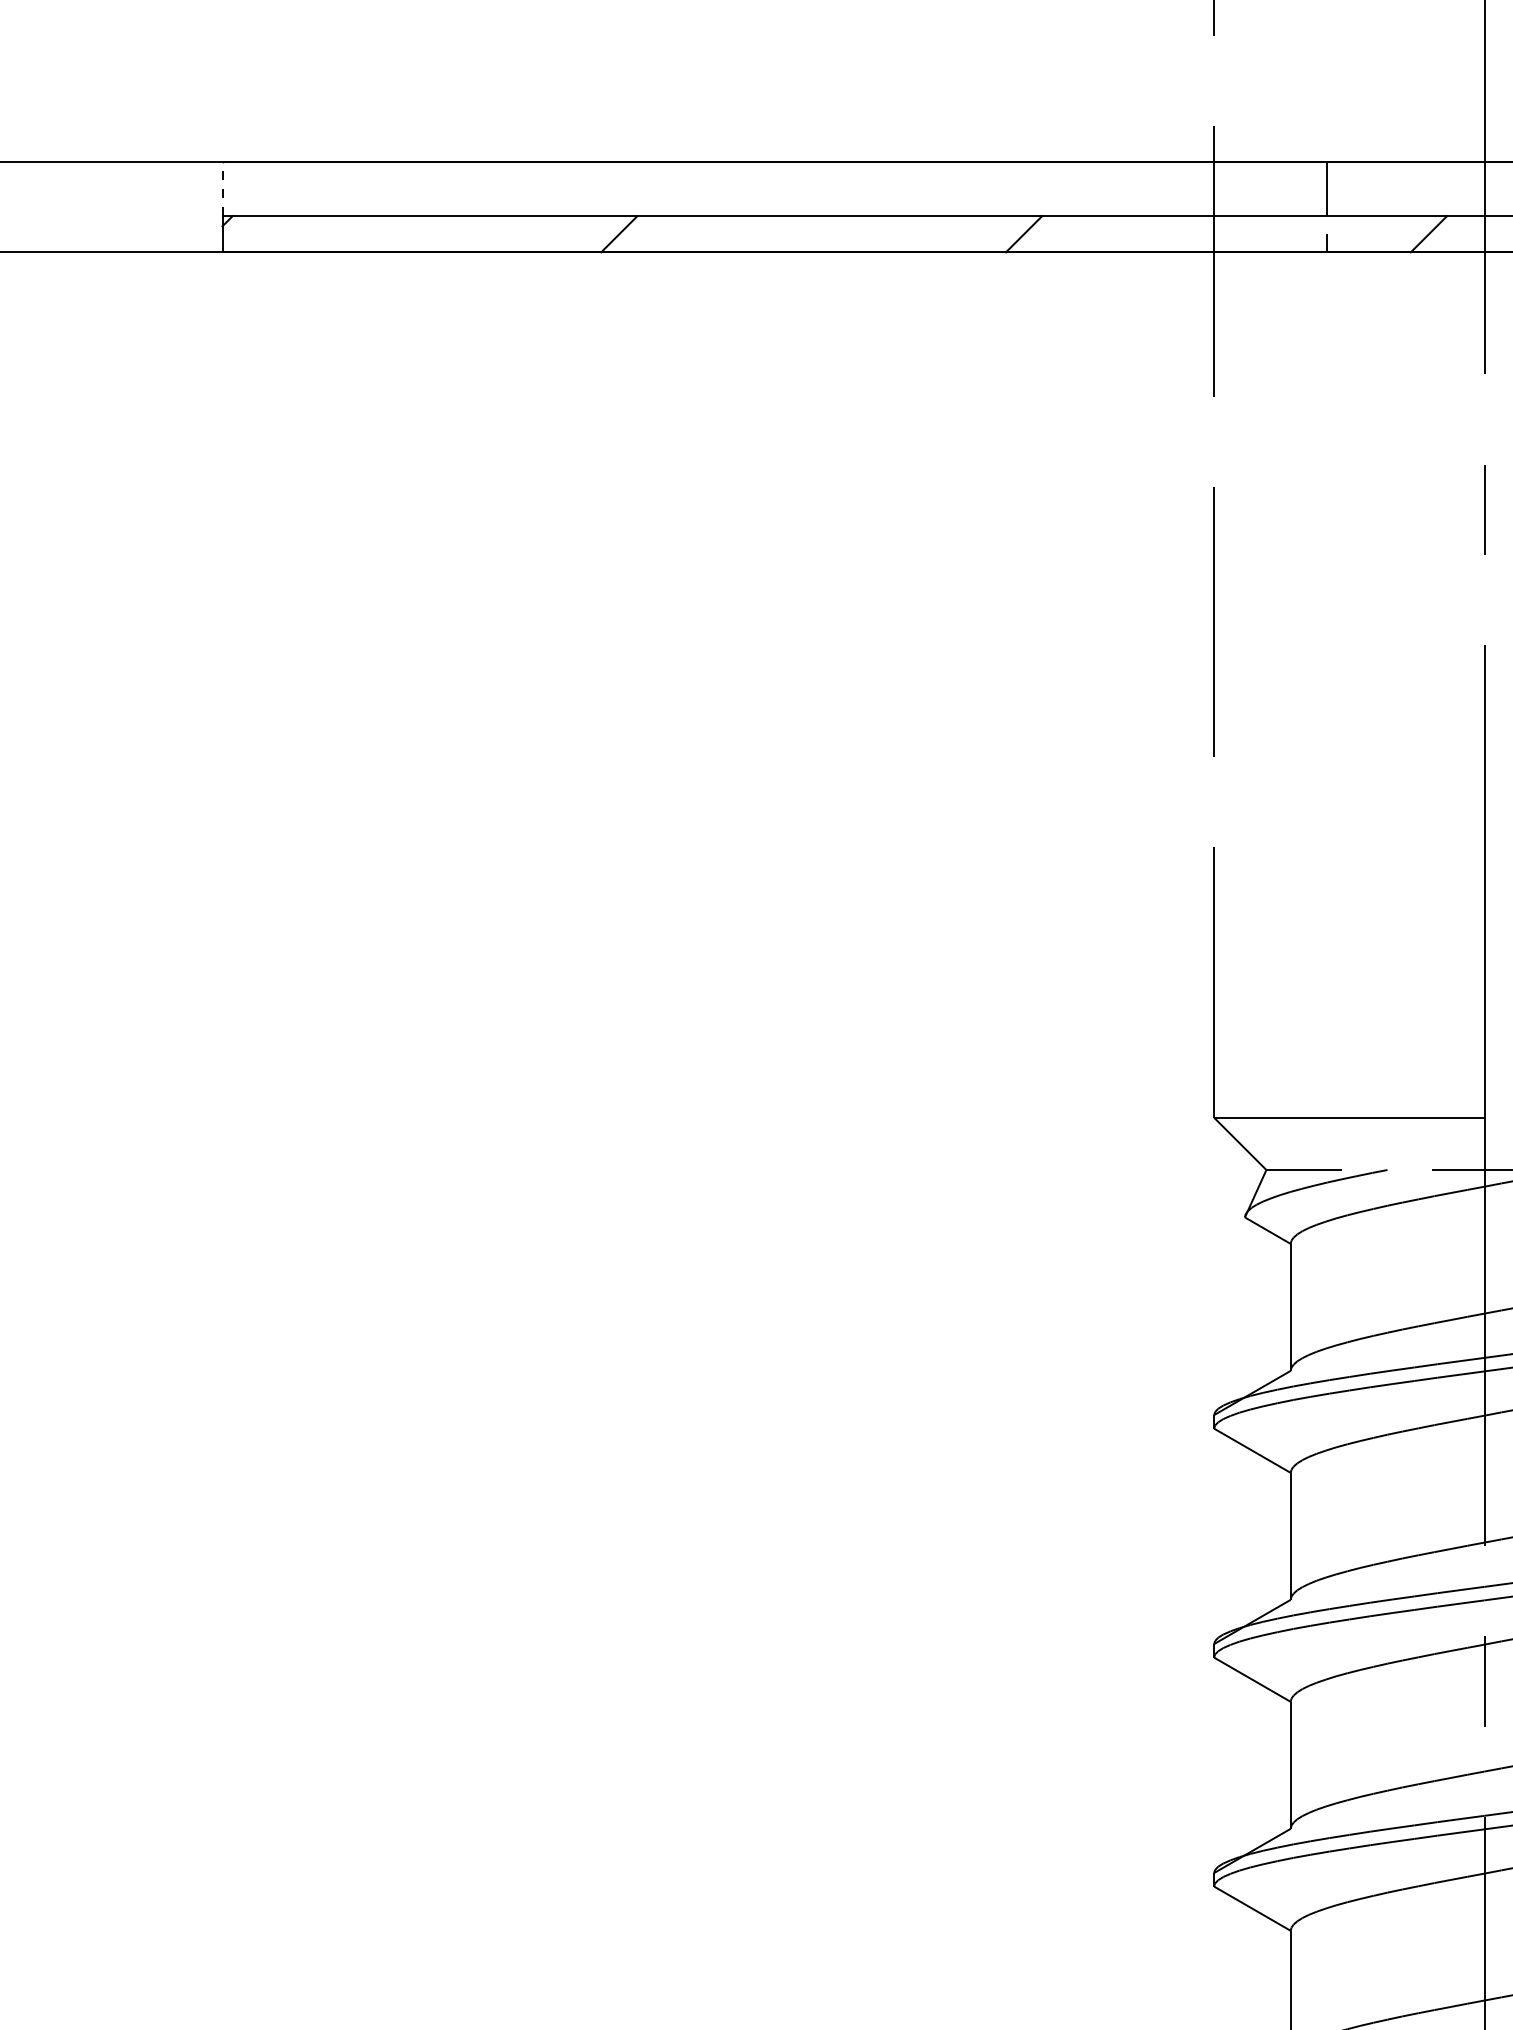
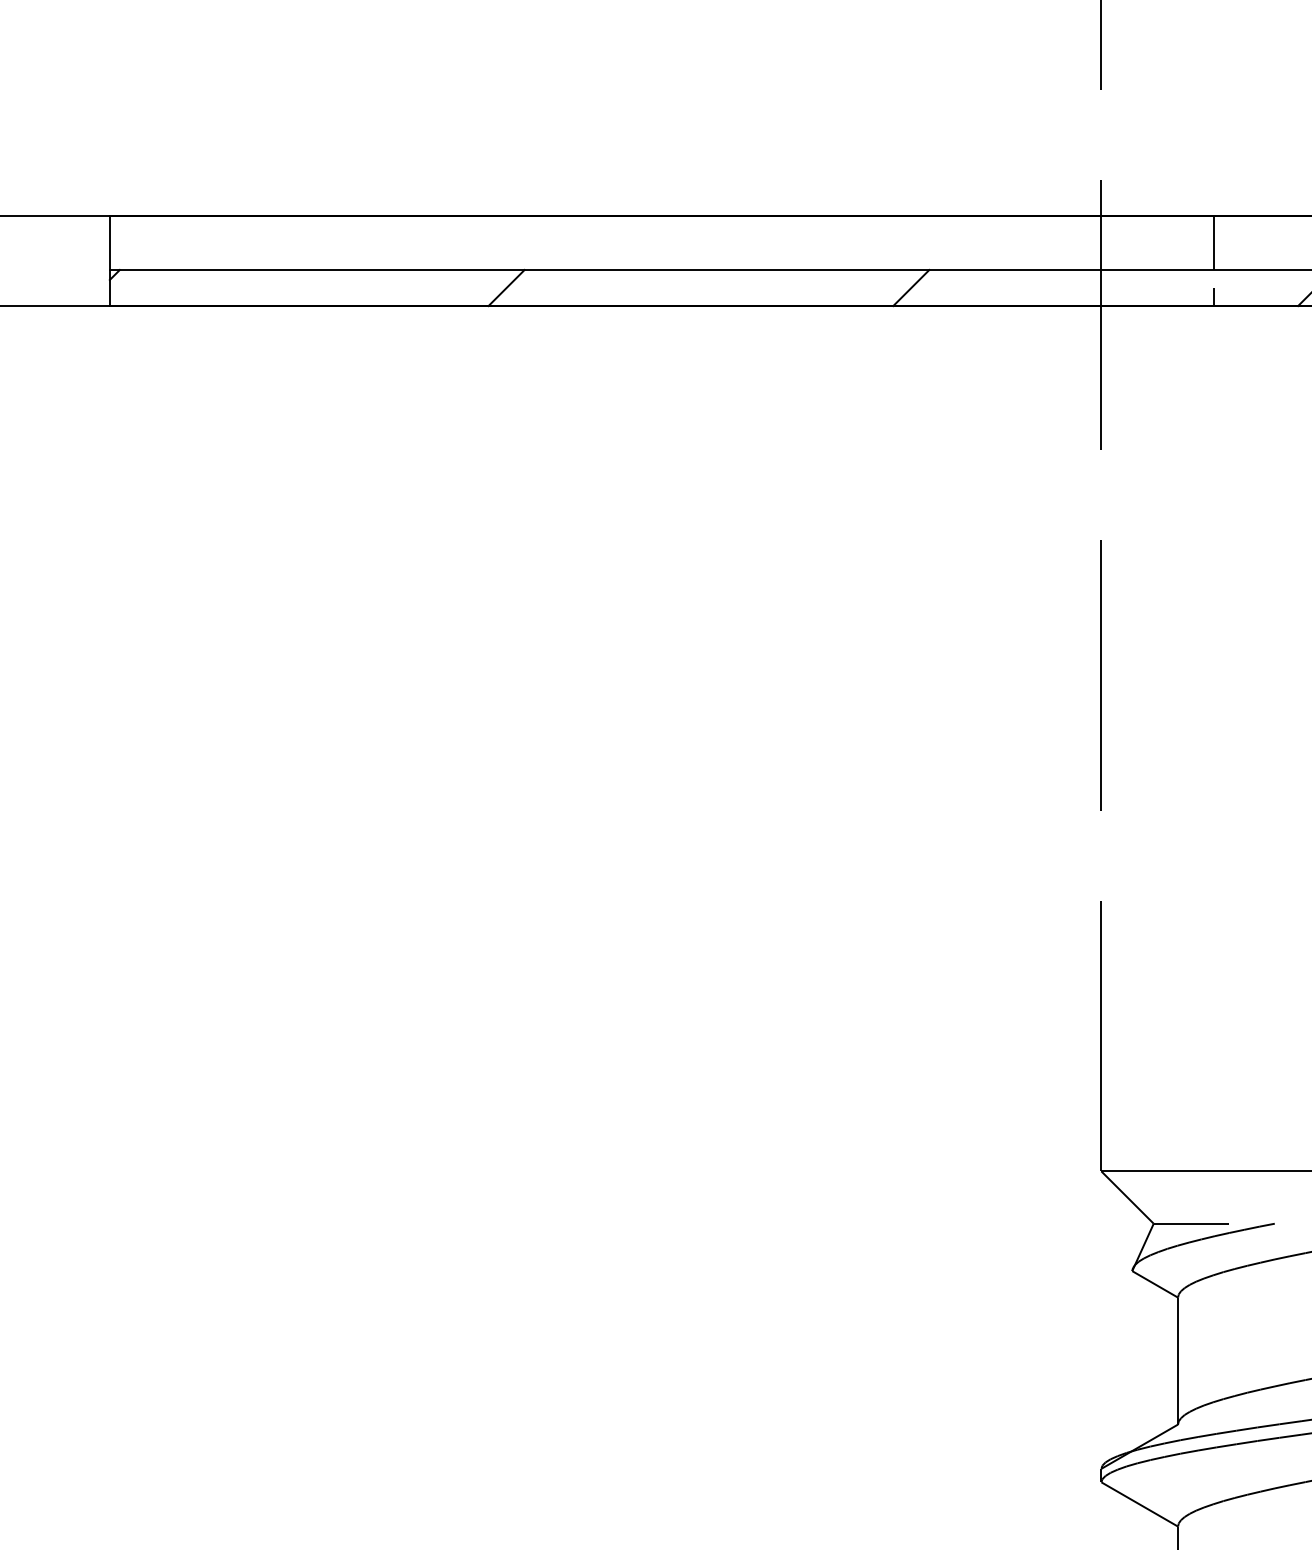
line: (222, 188) -> (109, 242), dashed -> solid

